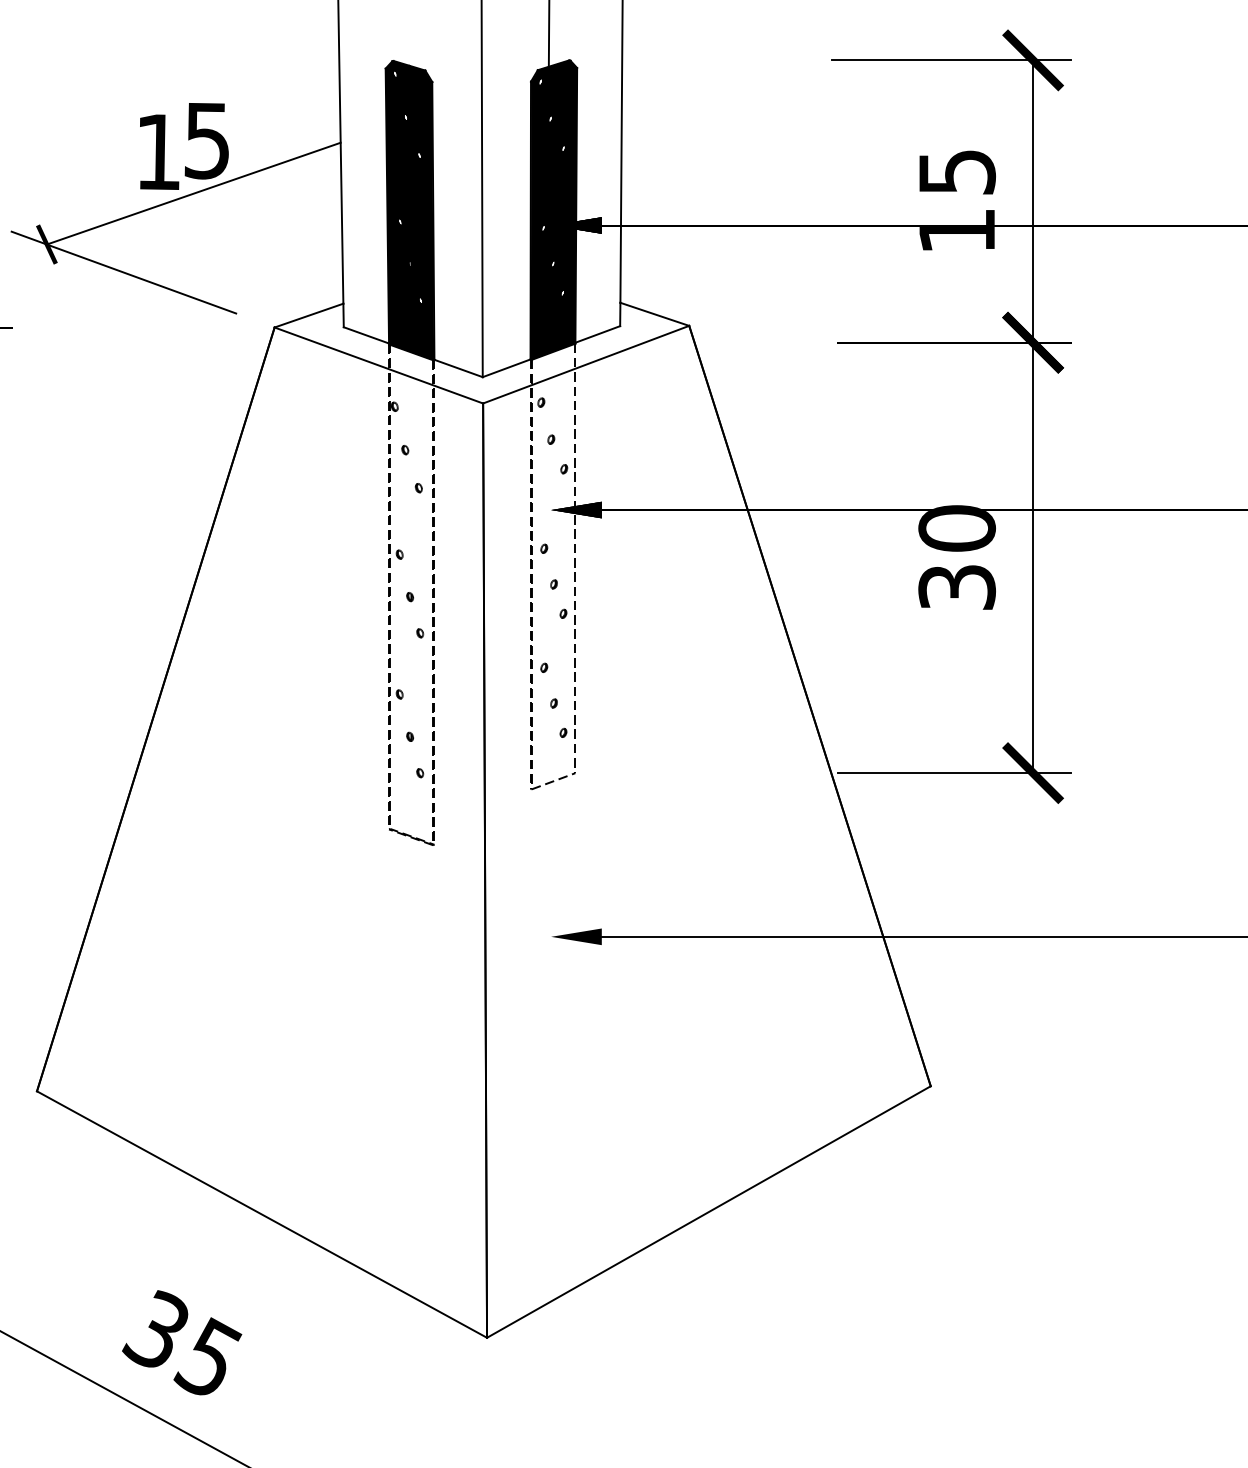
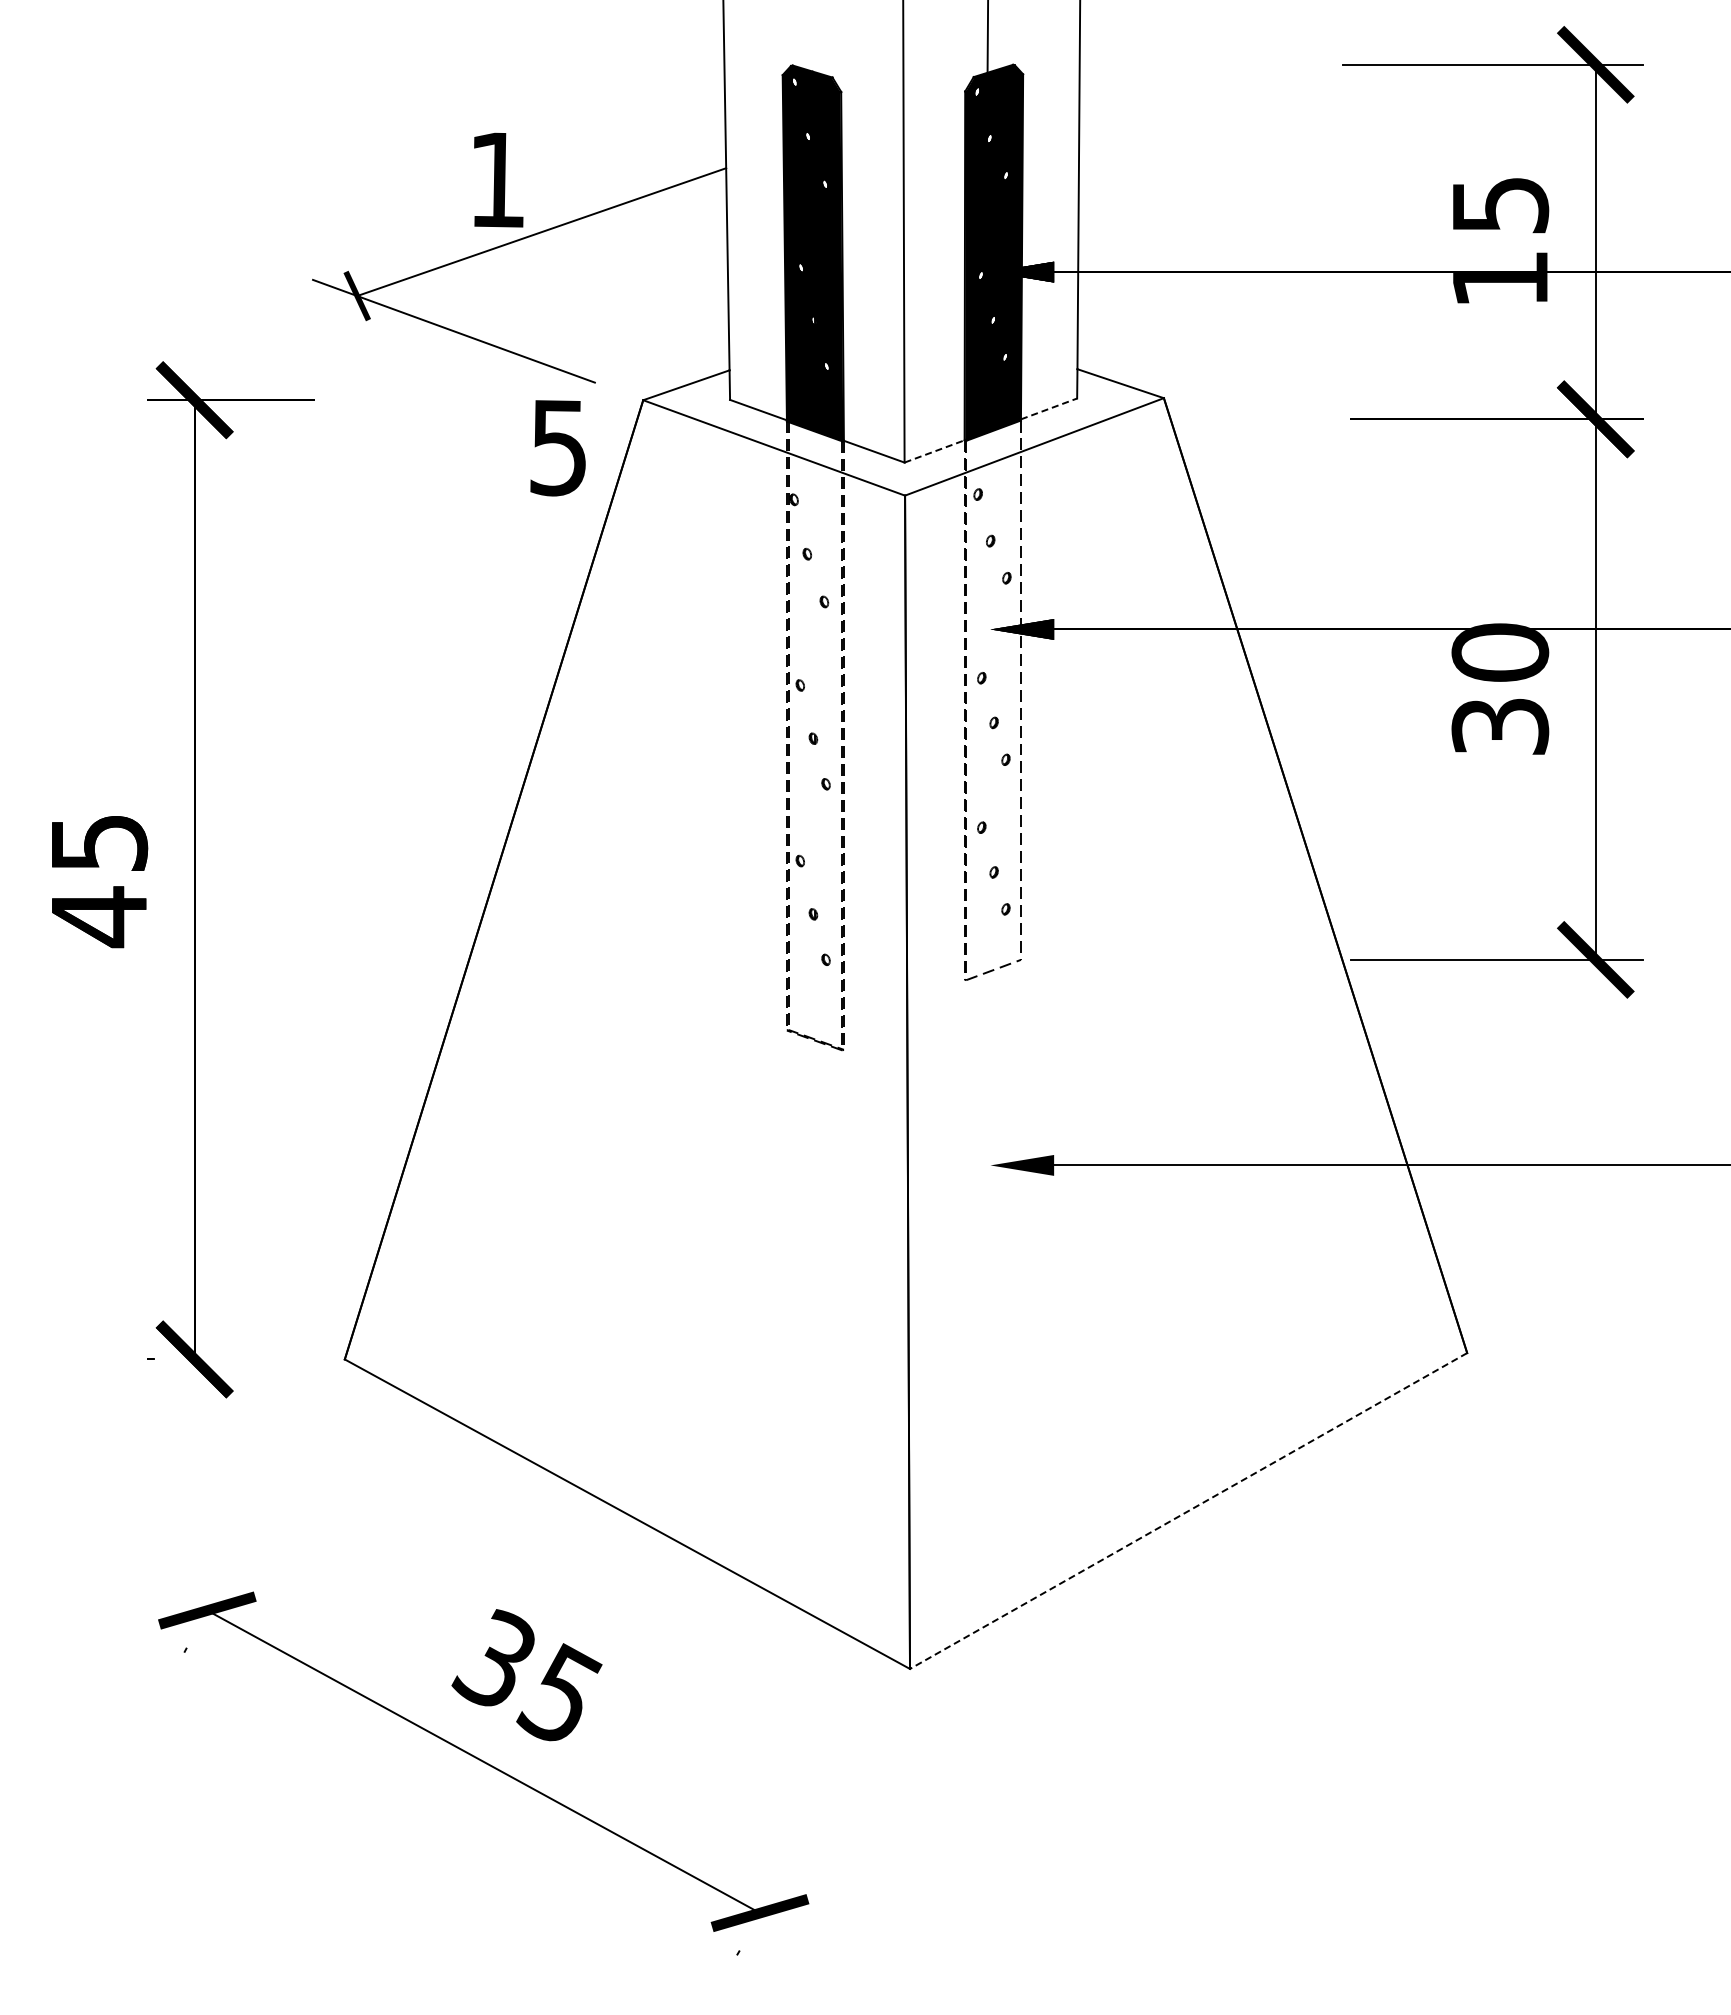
text: (206, 141) -> (557, 448), moved
line: (598, 334) -> (1049, 408), solid -> dashed
line: (507, 368) -> (935, 451), solid -> dashed
line: (708, 1212) -> (1188, 1511), solid -> dashed

